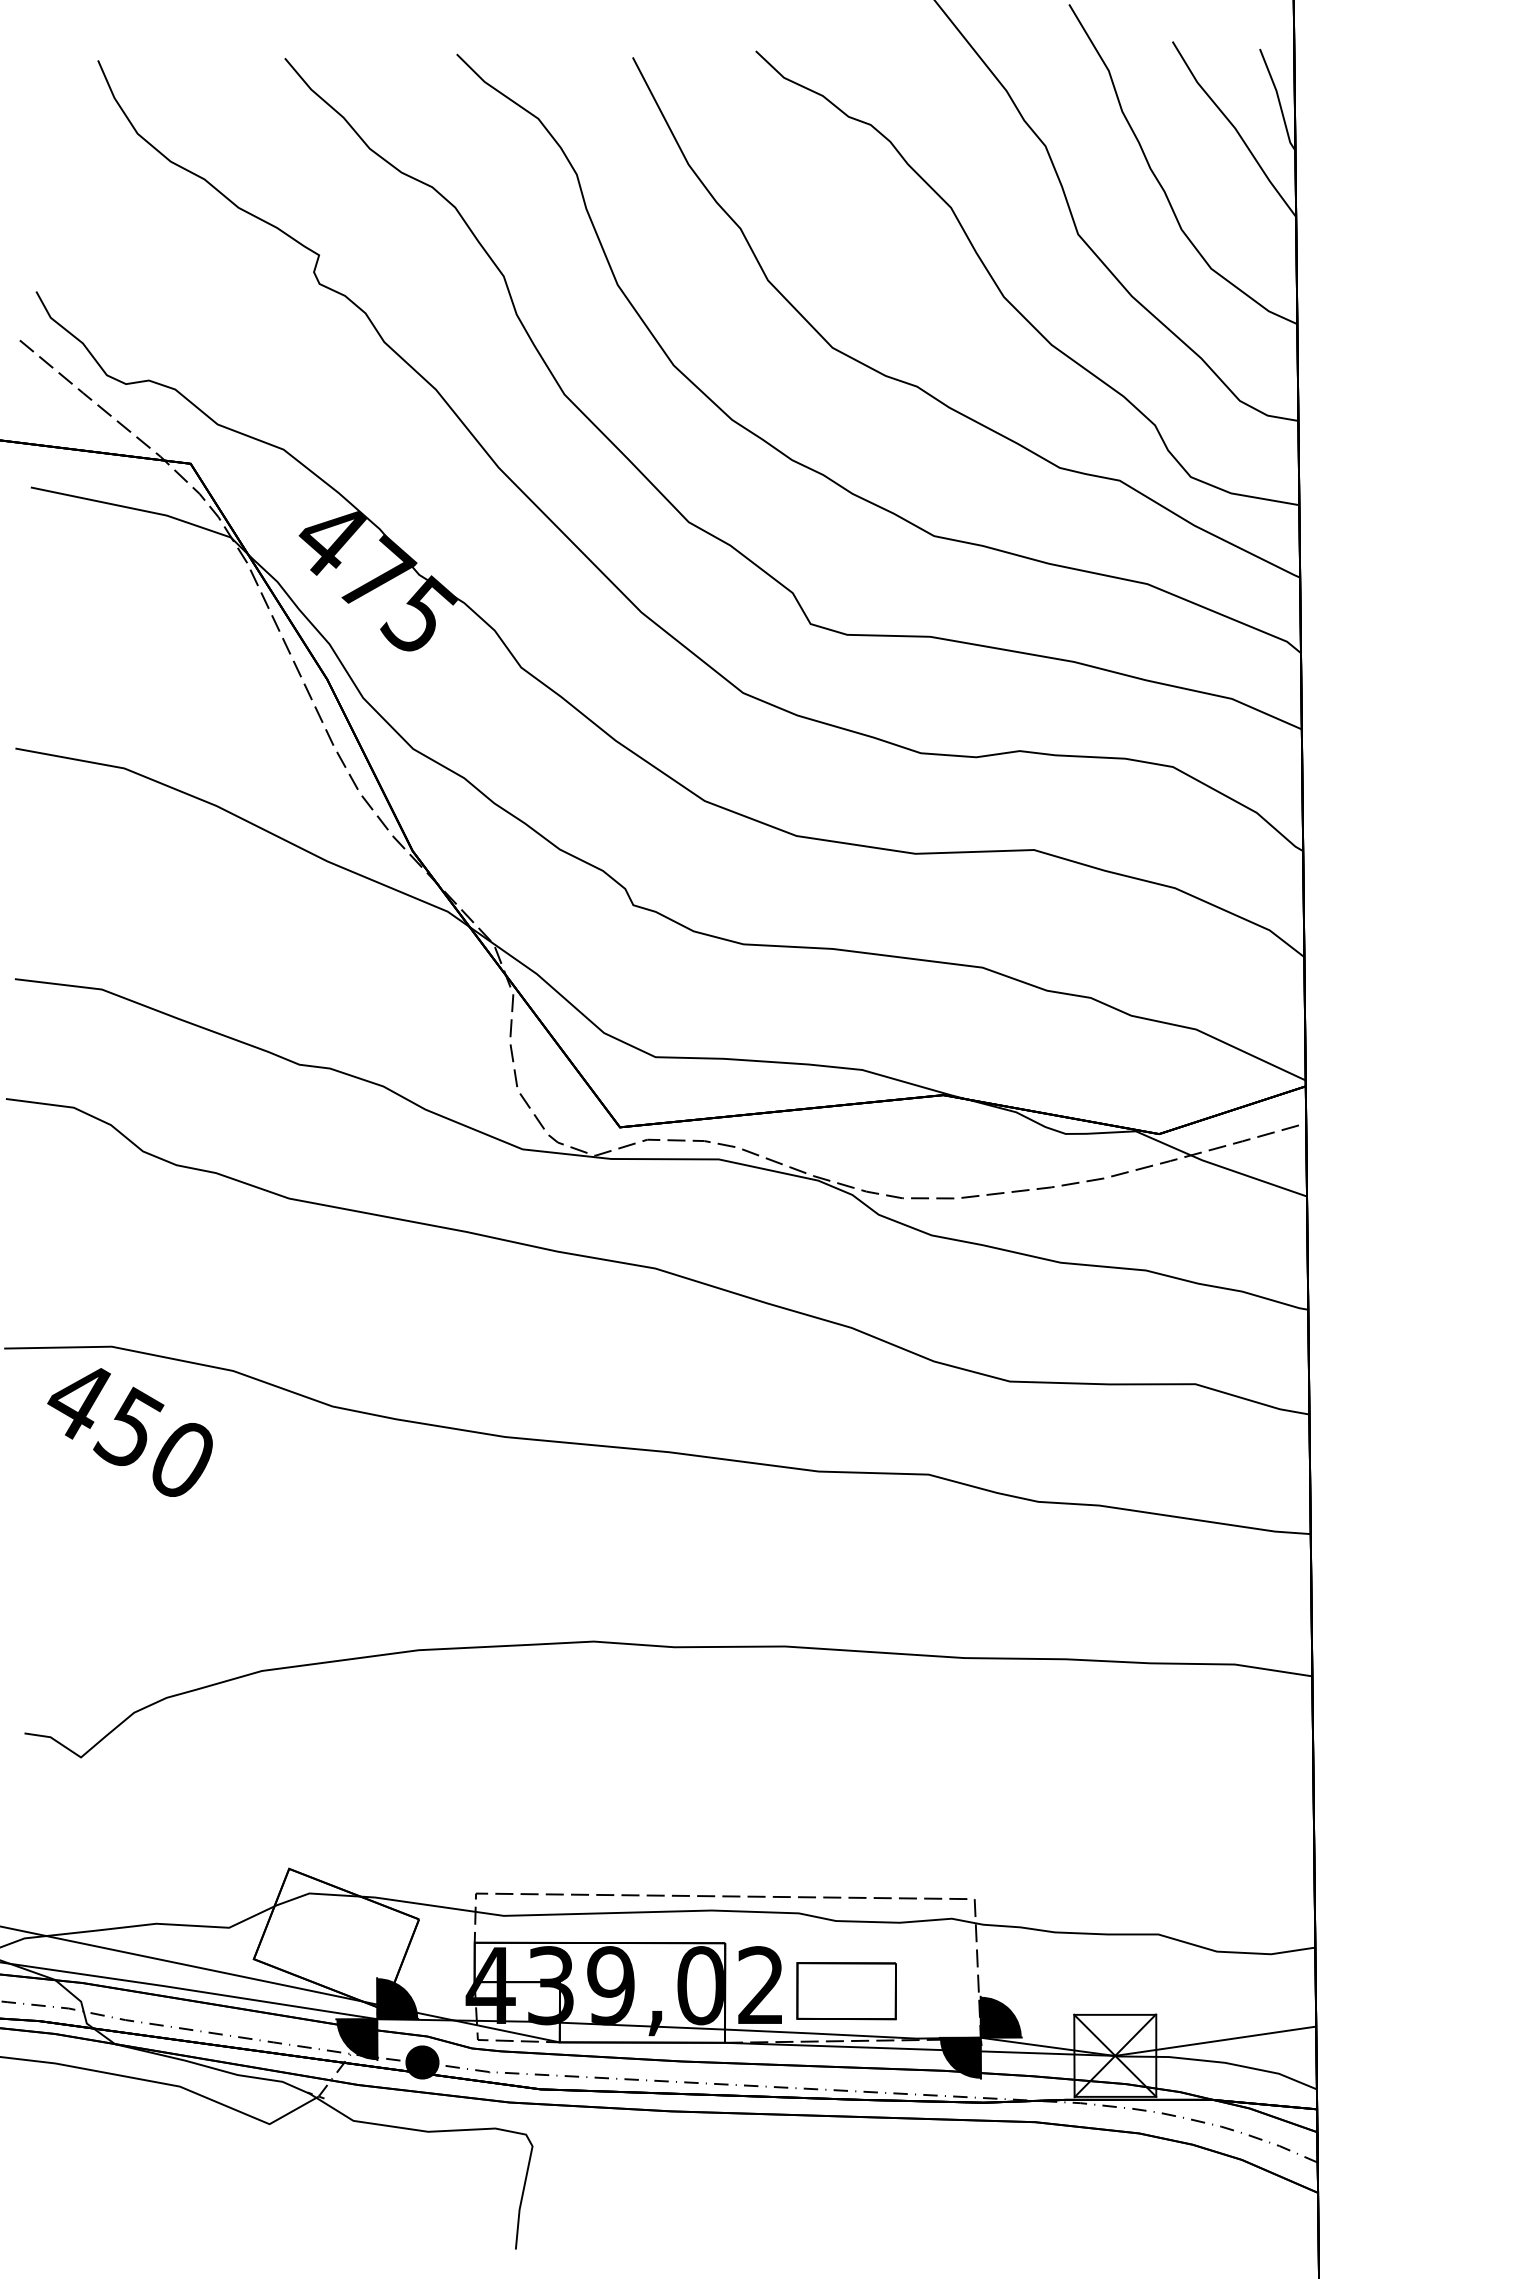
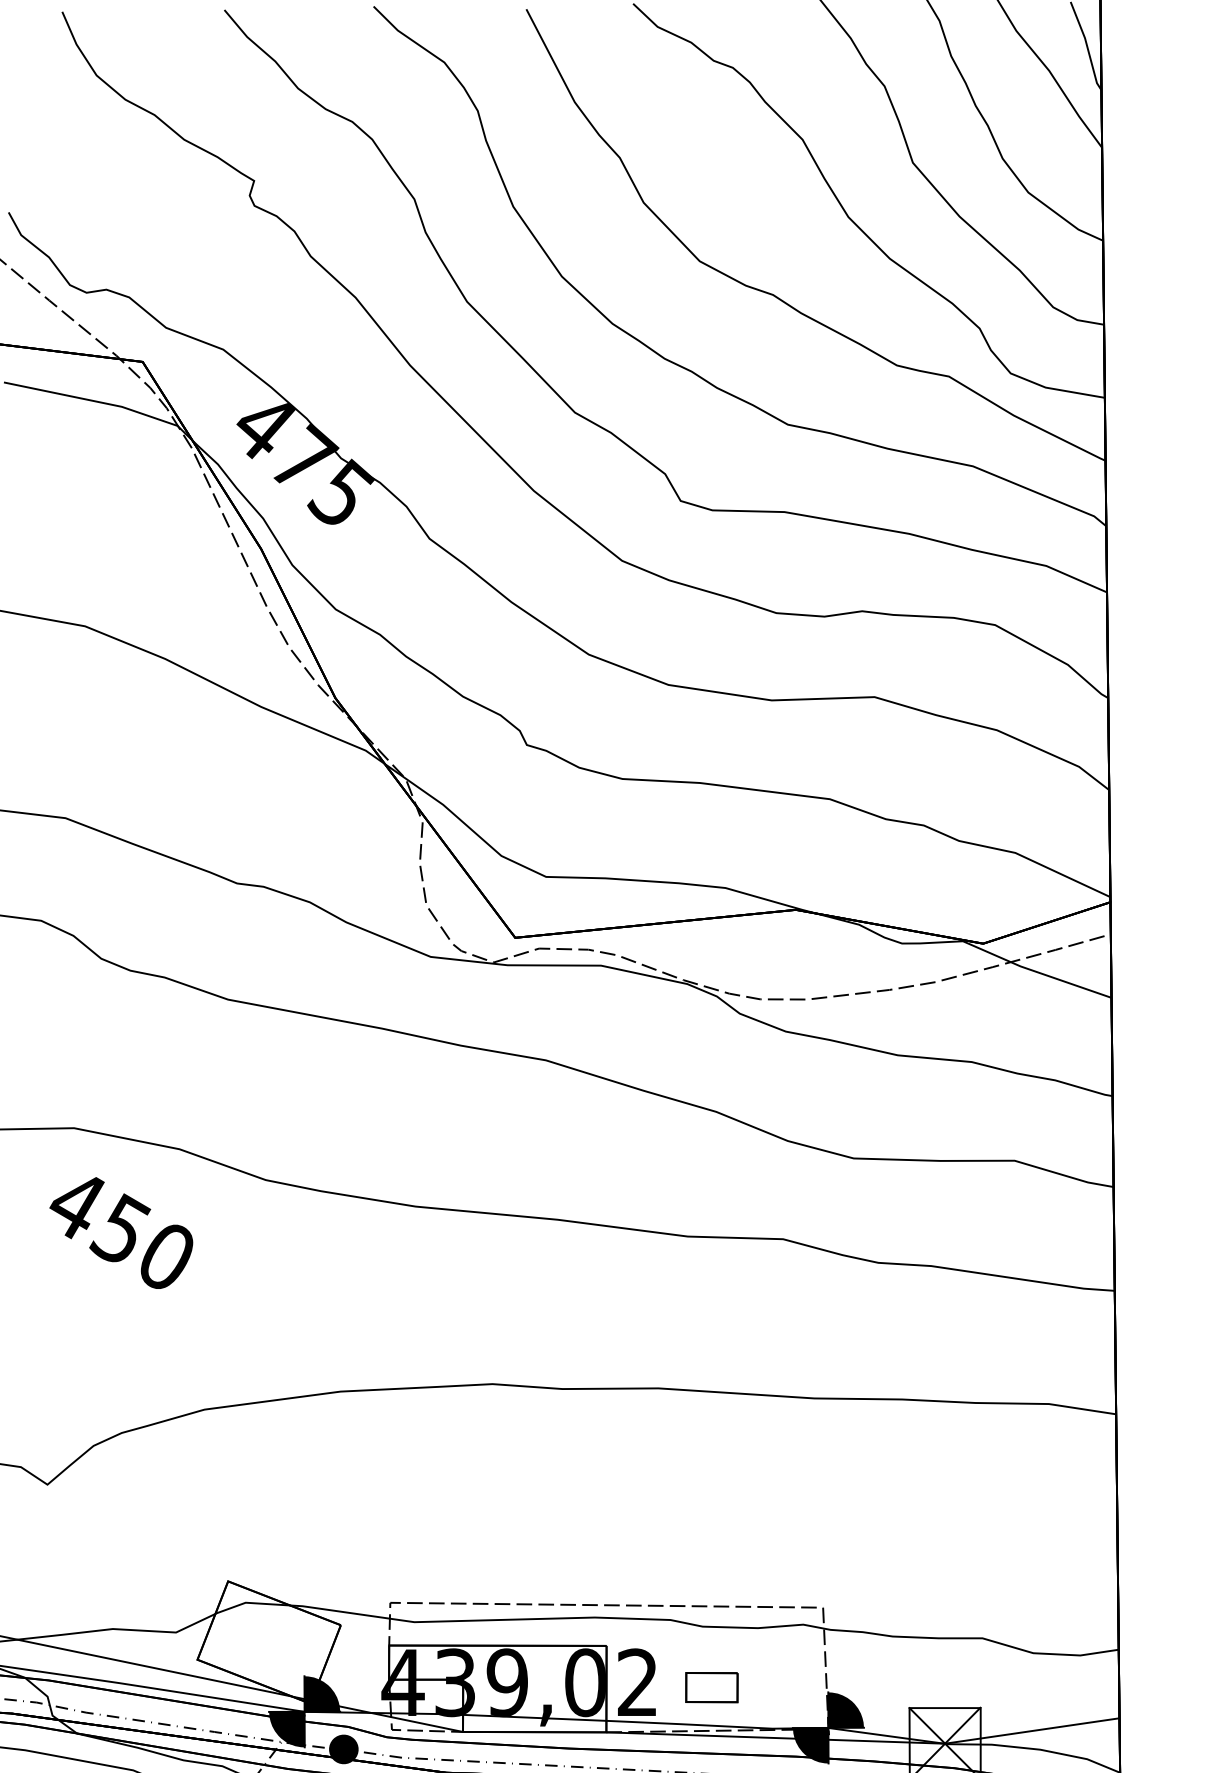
text: (129, 1432) -> (120, 1233), moved
part: (846, 1991) -> (711, 1687), size x0.6

